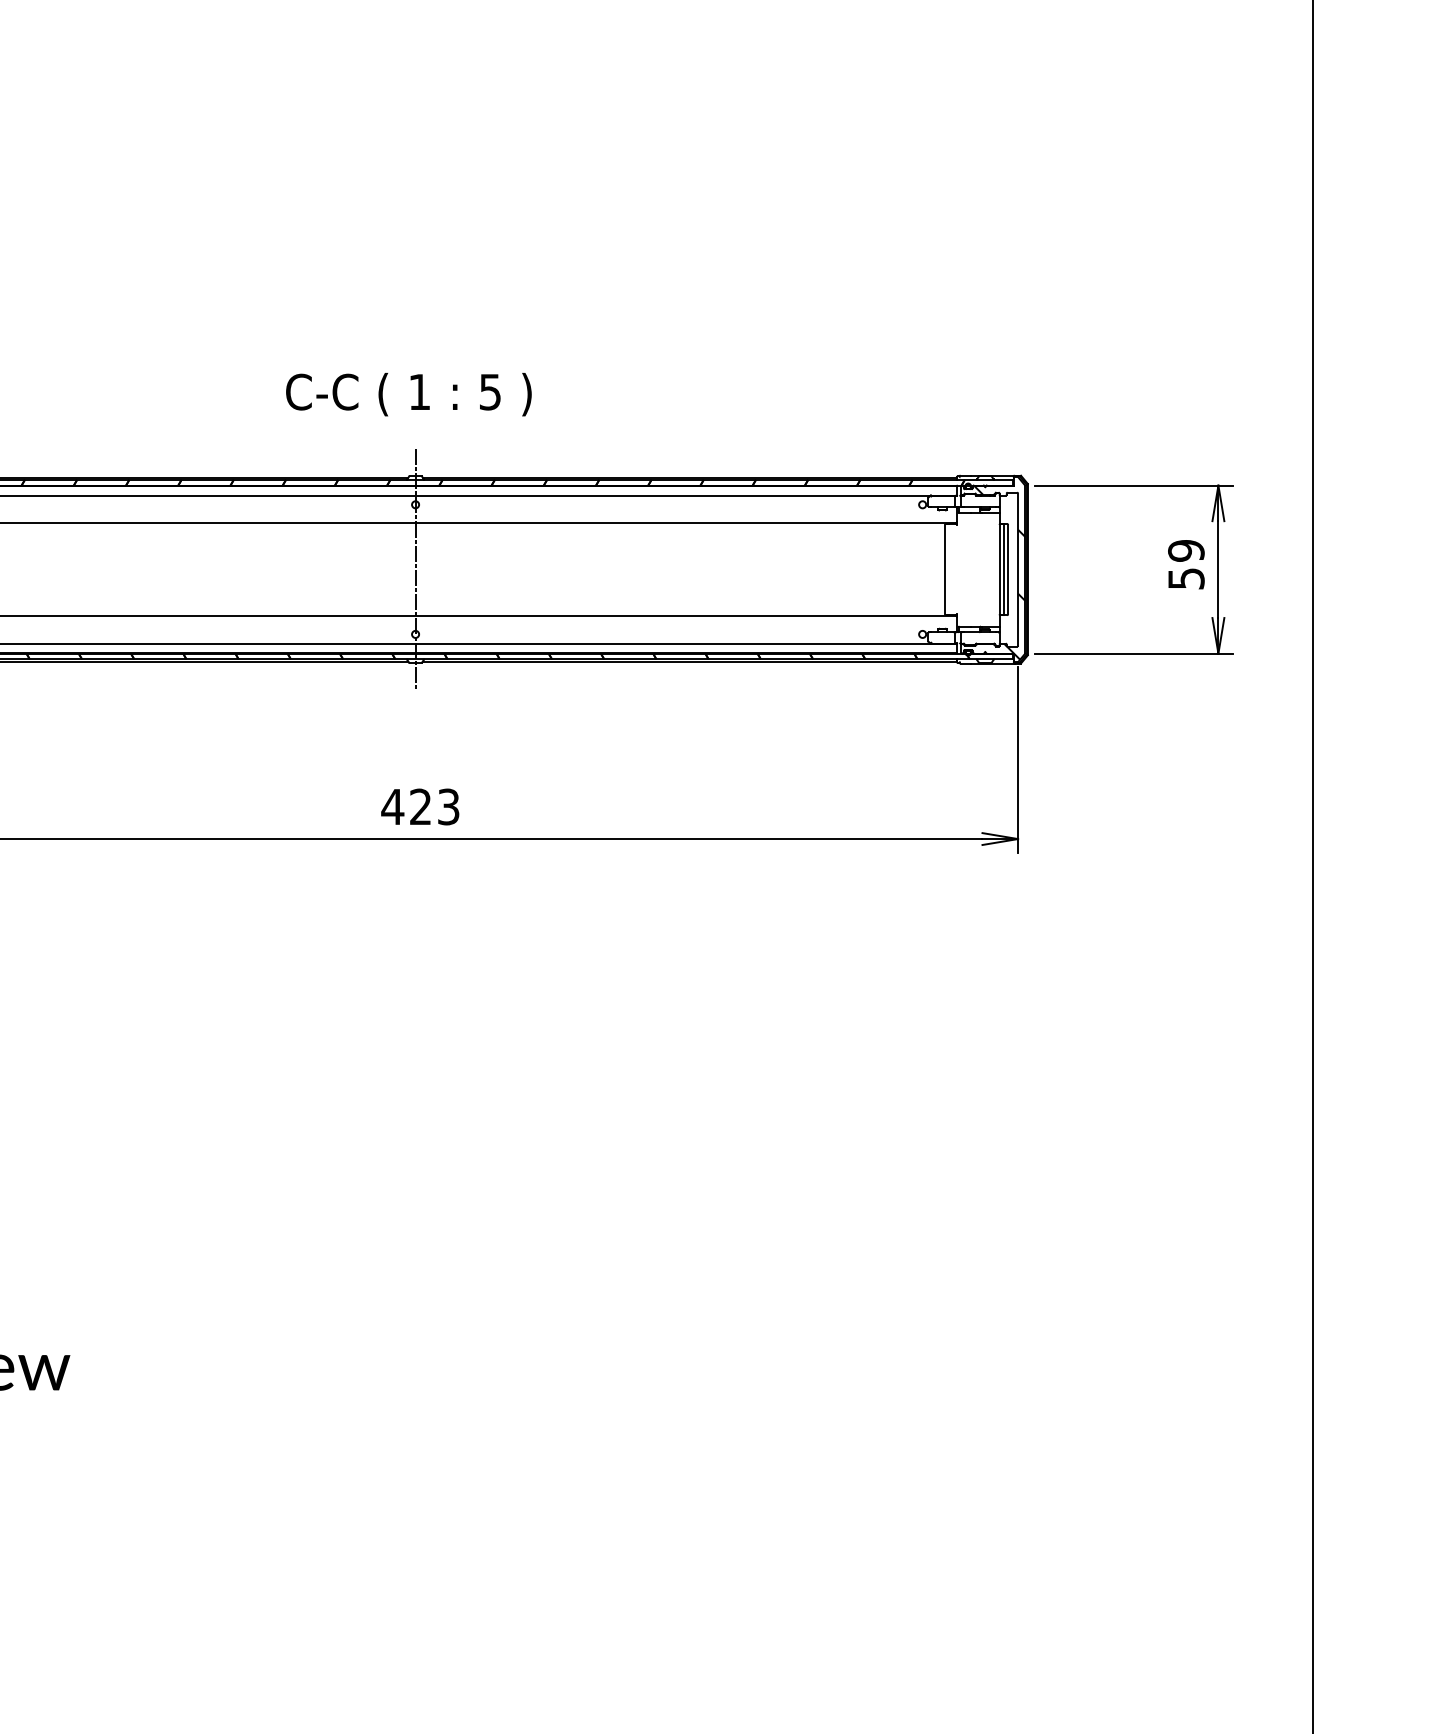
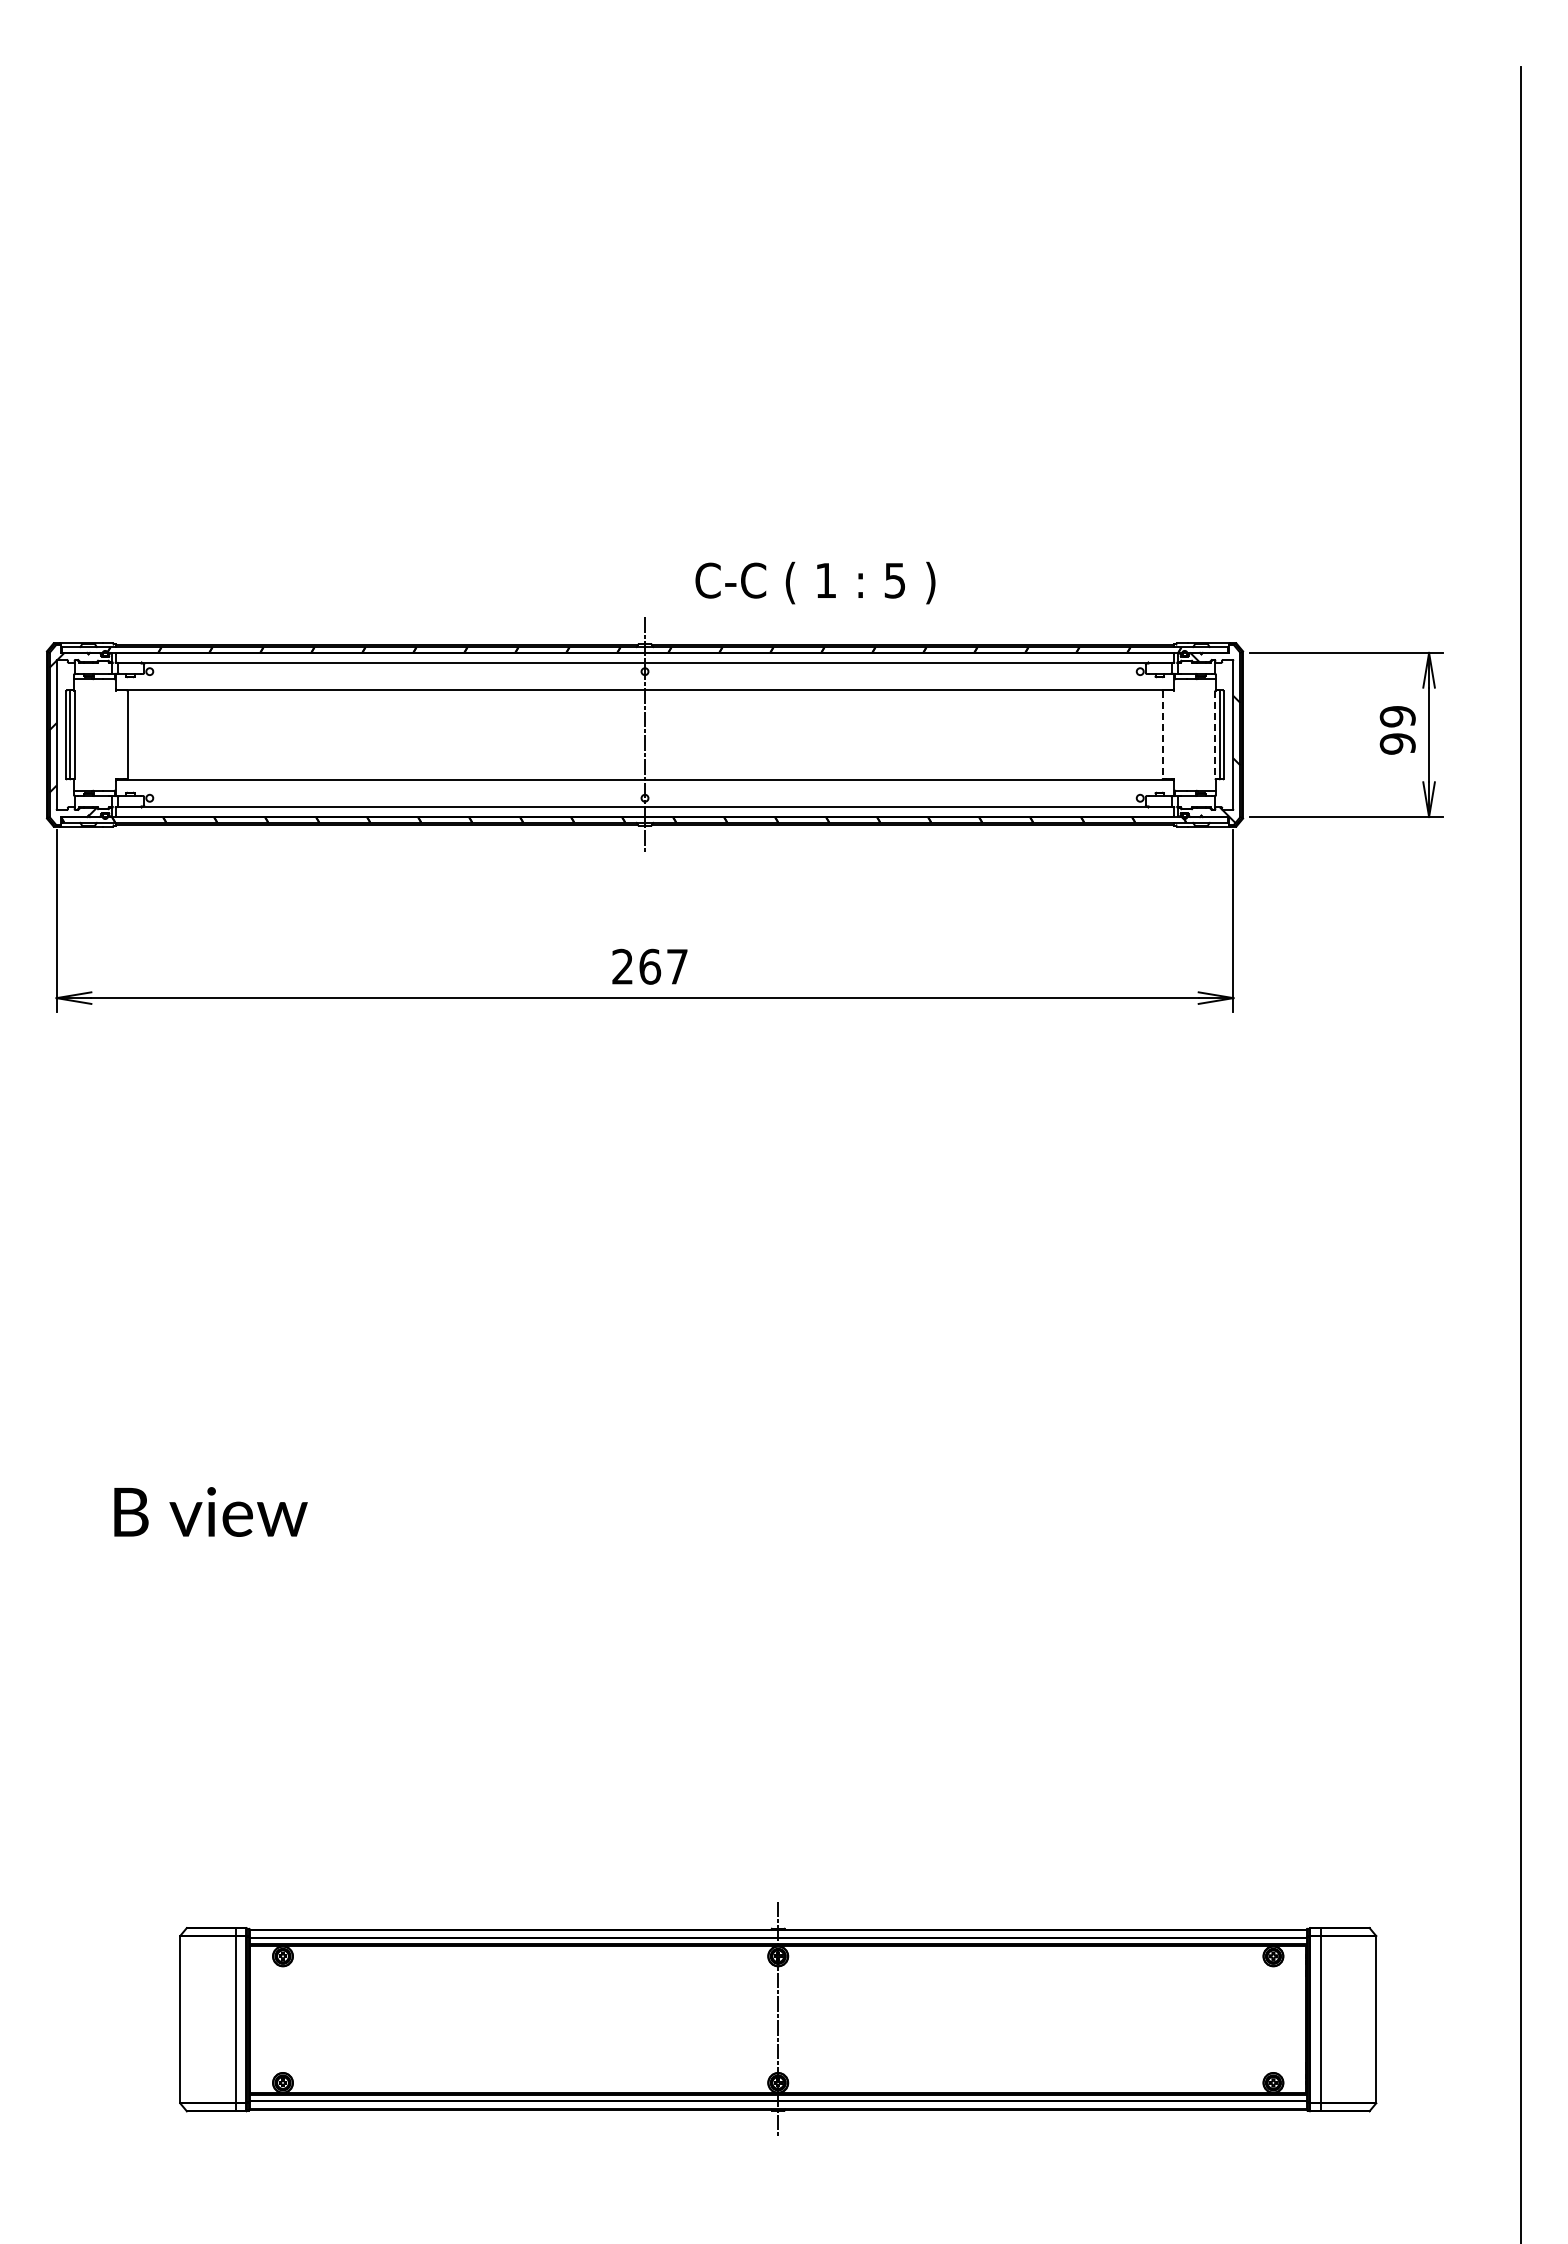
text: (408, 394) -> (815, 582), moved
line: (945, 569) -> (1162, 734), solid -> dashed
line: (999, 569) -> (1215, 734), solid -> dashed
text: (1186, 578) -> (1397, 743), 59 -> 99
text: (420, 806) -> (649, 966), 423 -> 267

